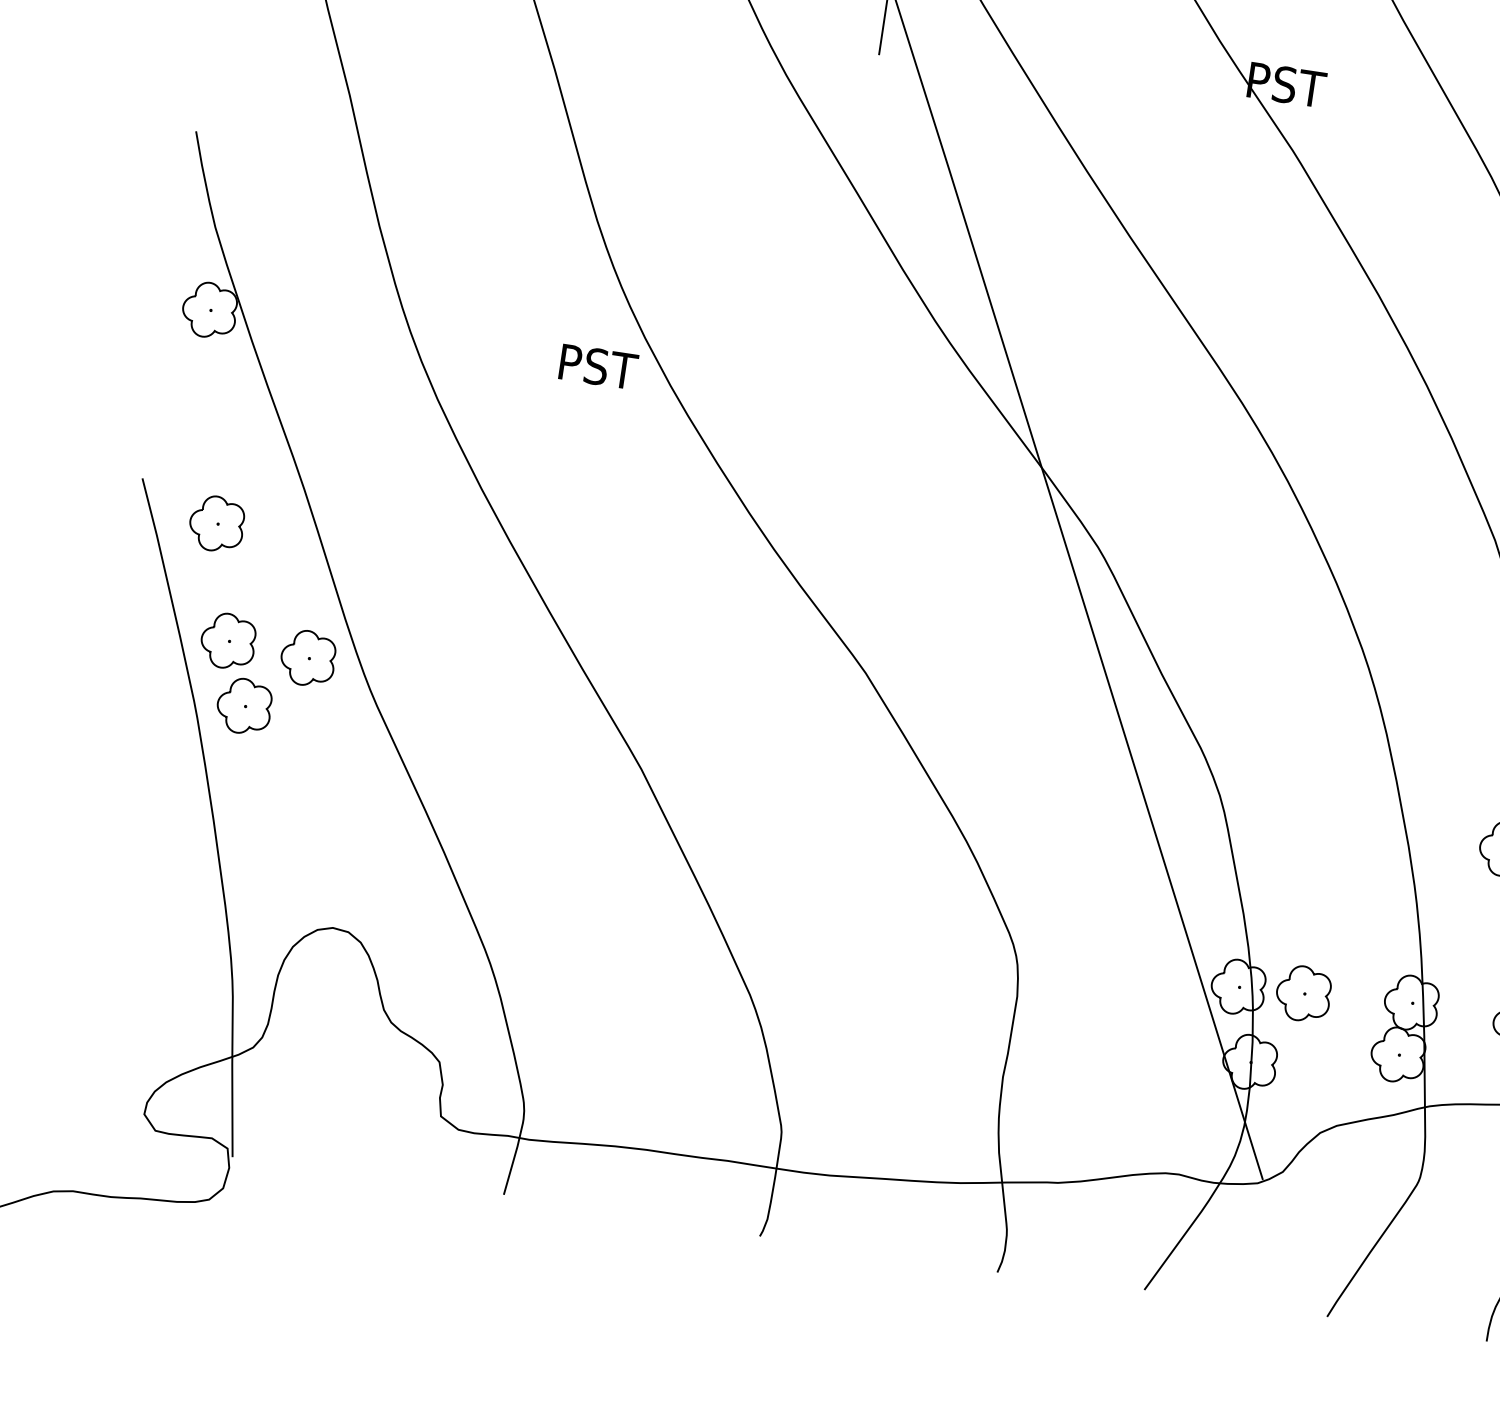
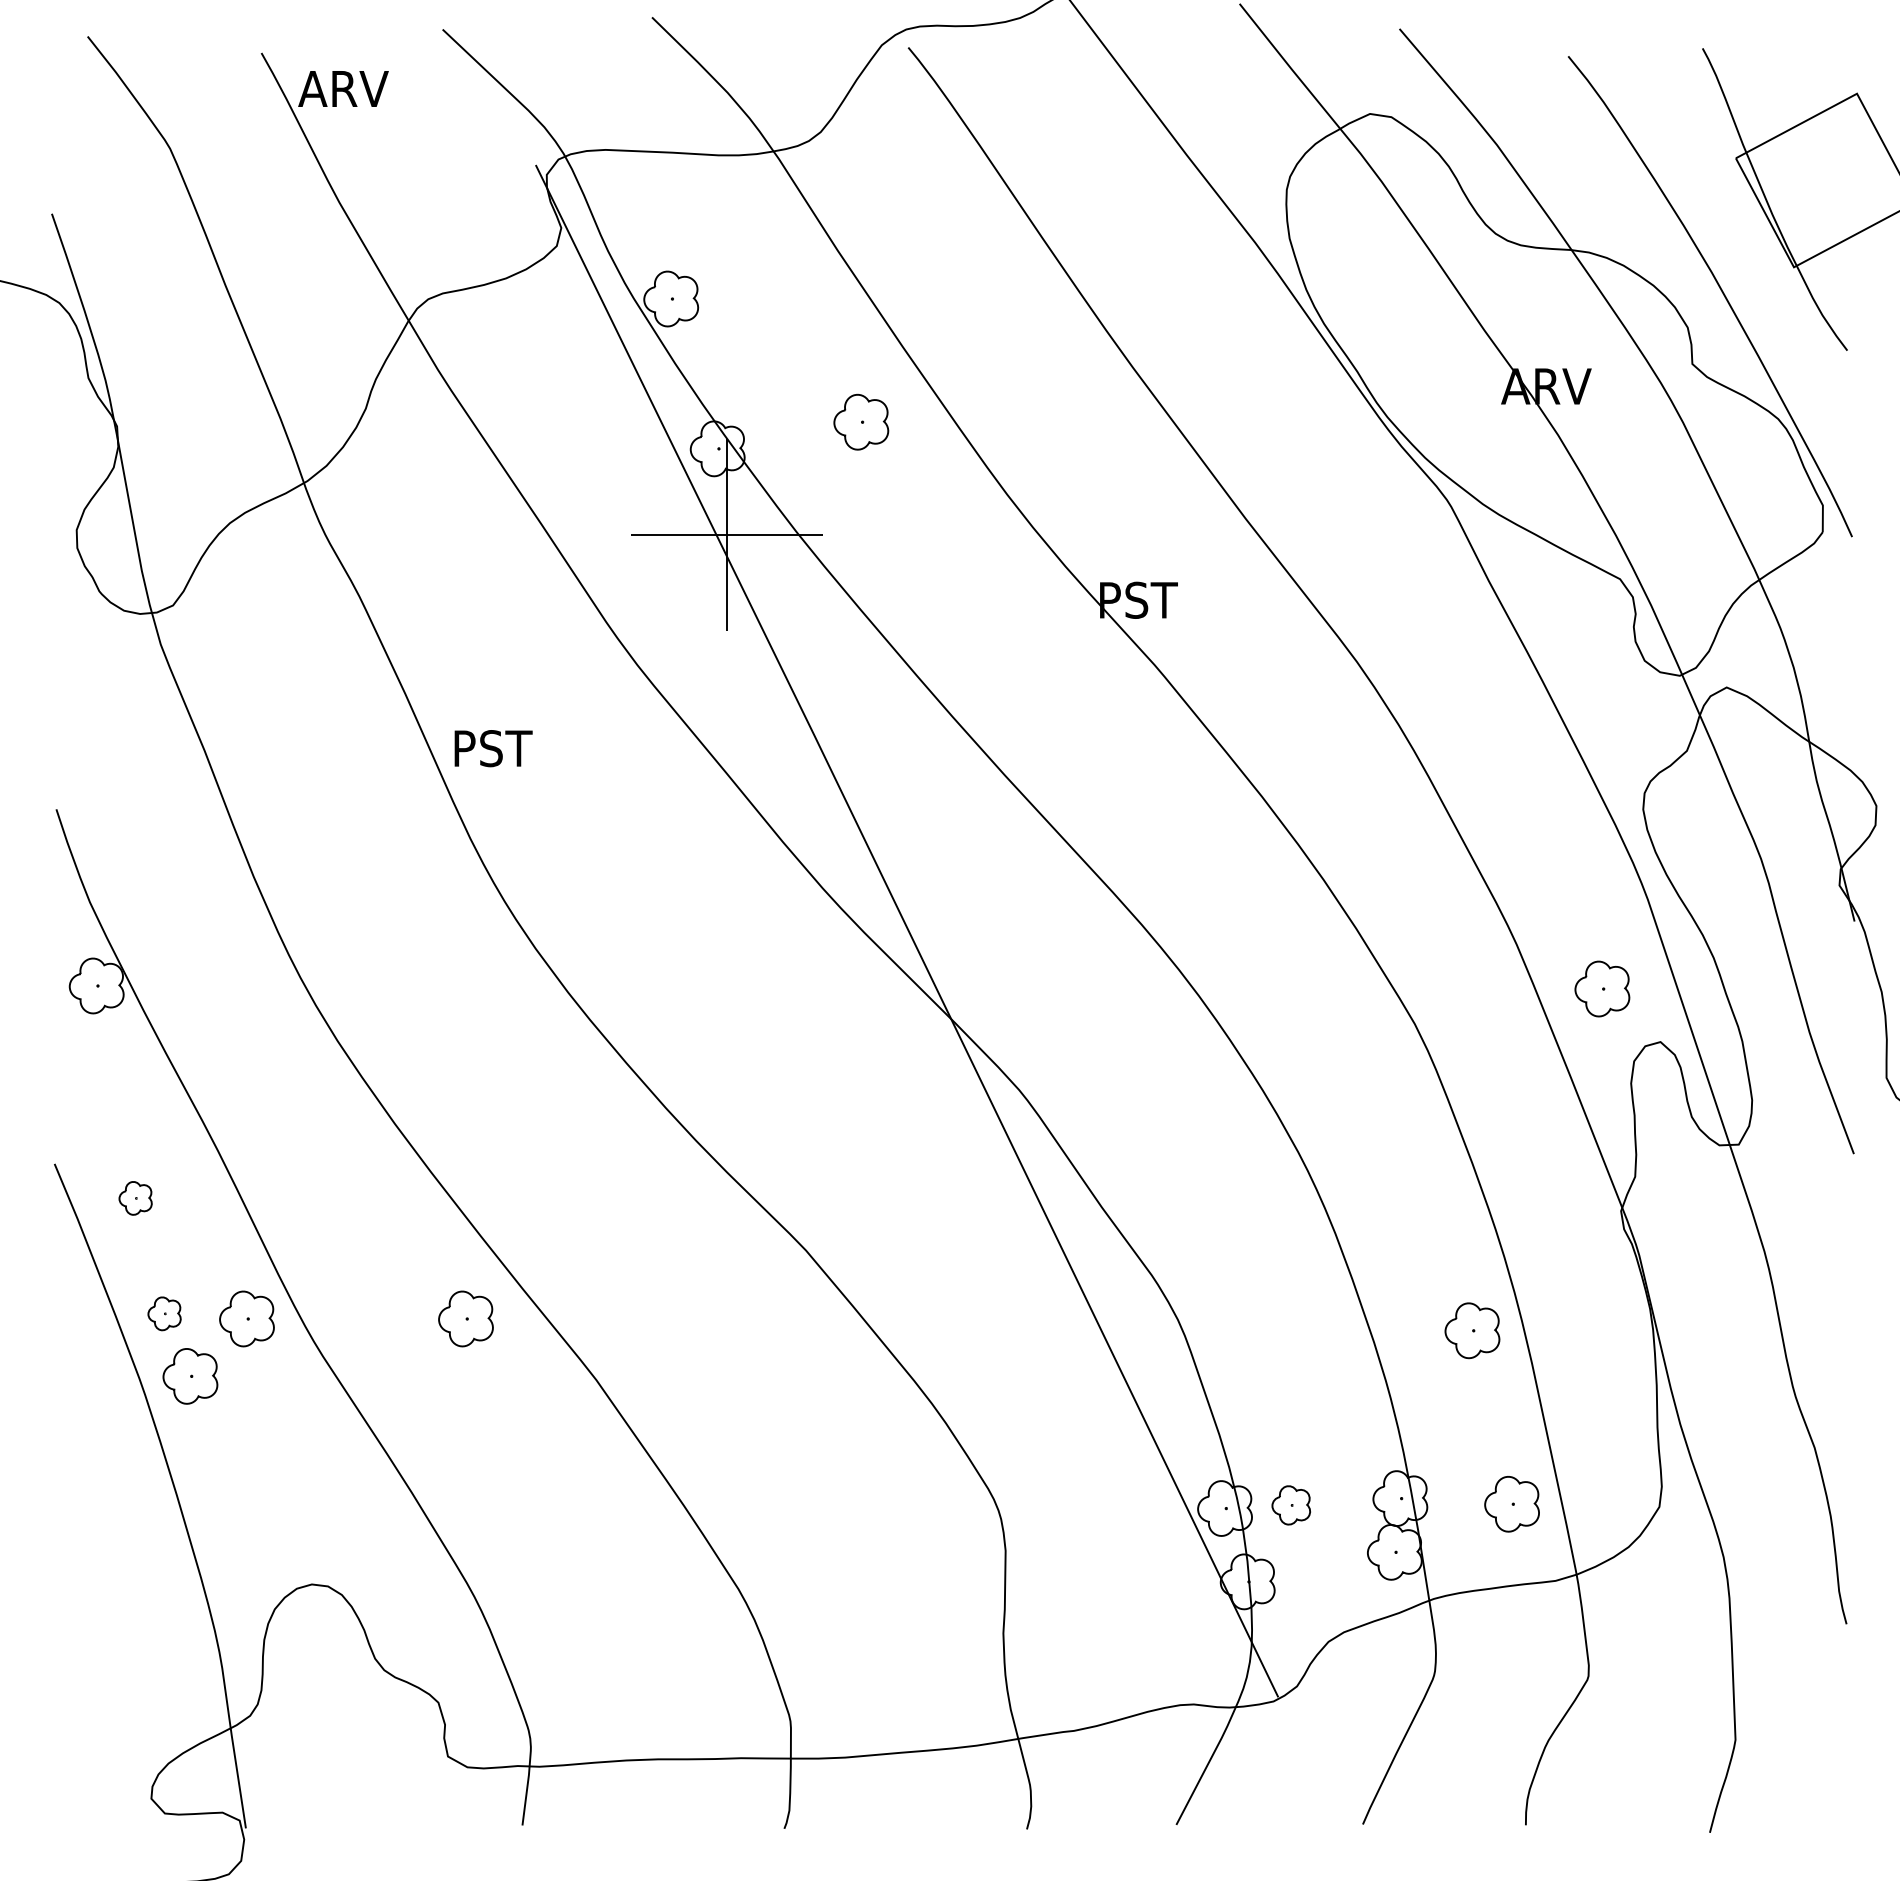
text: (598, 366) -> (493, 748), moved
part: (216, 524) -> (135, 1198), size x0.6
part: (228, 640) -> (164, 1313), size x0.6
part: (522, 689) -> (465, 1318), added
part: (1303, 993) -> (1291, 1505), size x0.7

